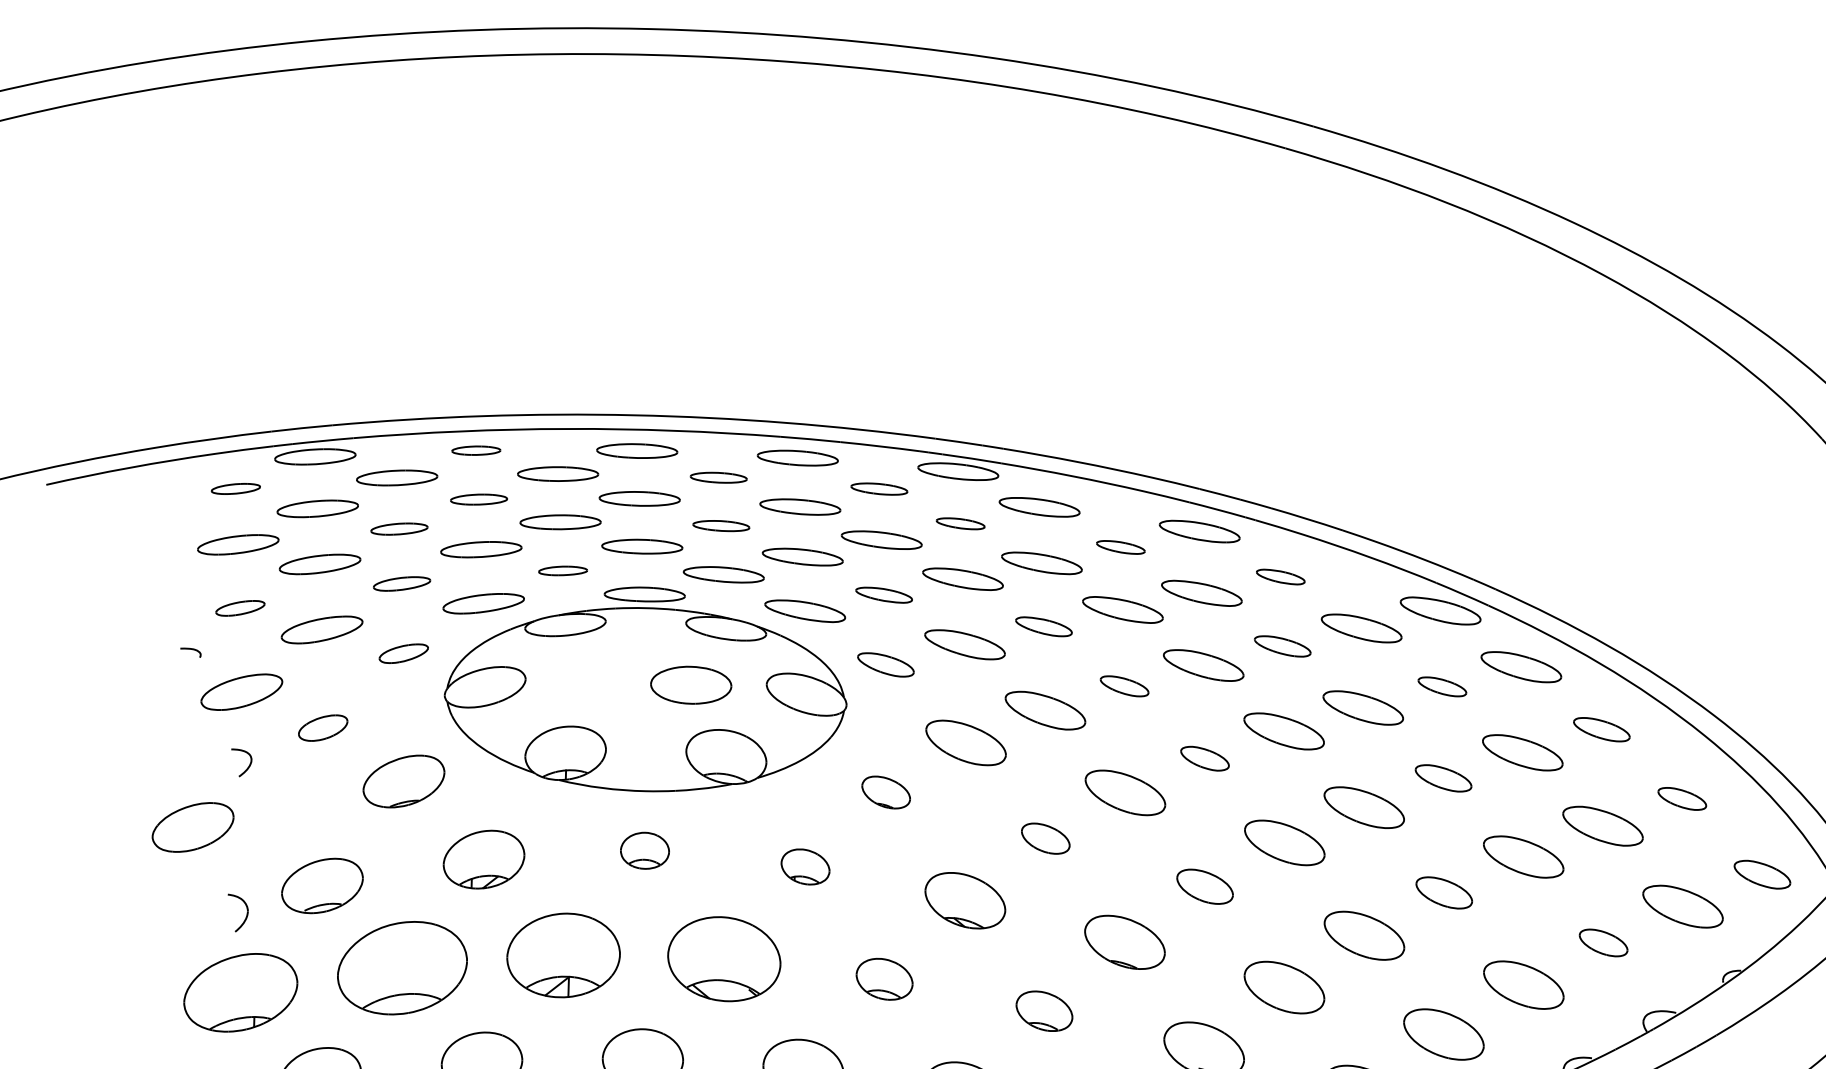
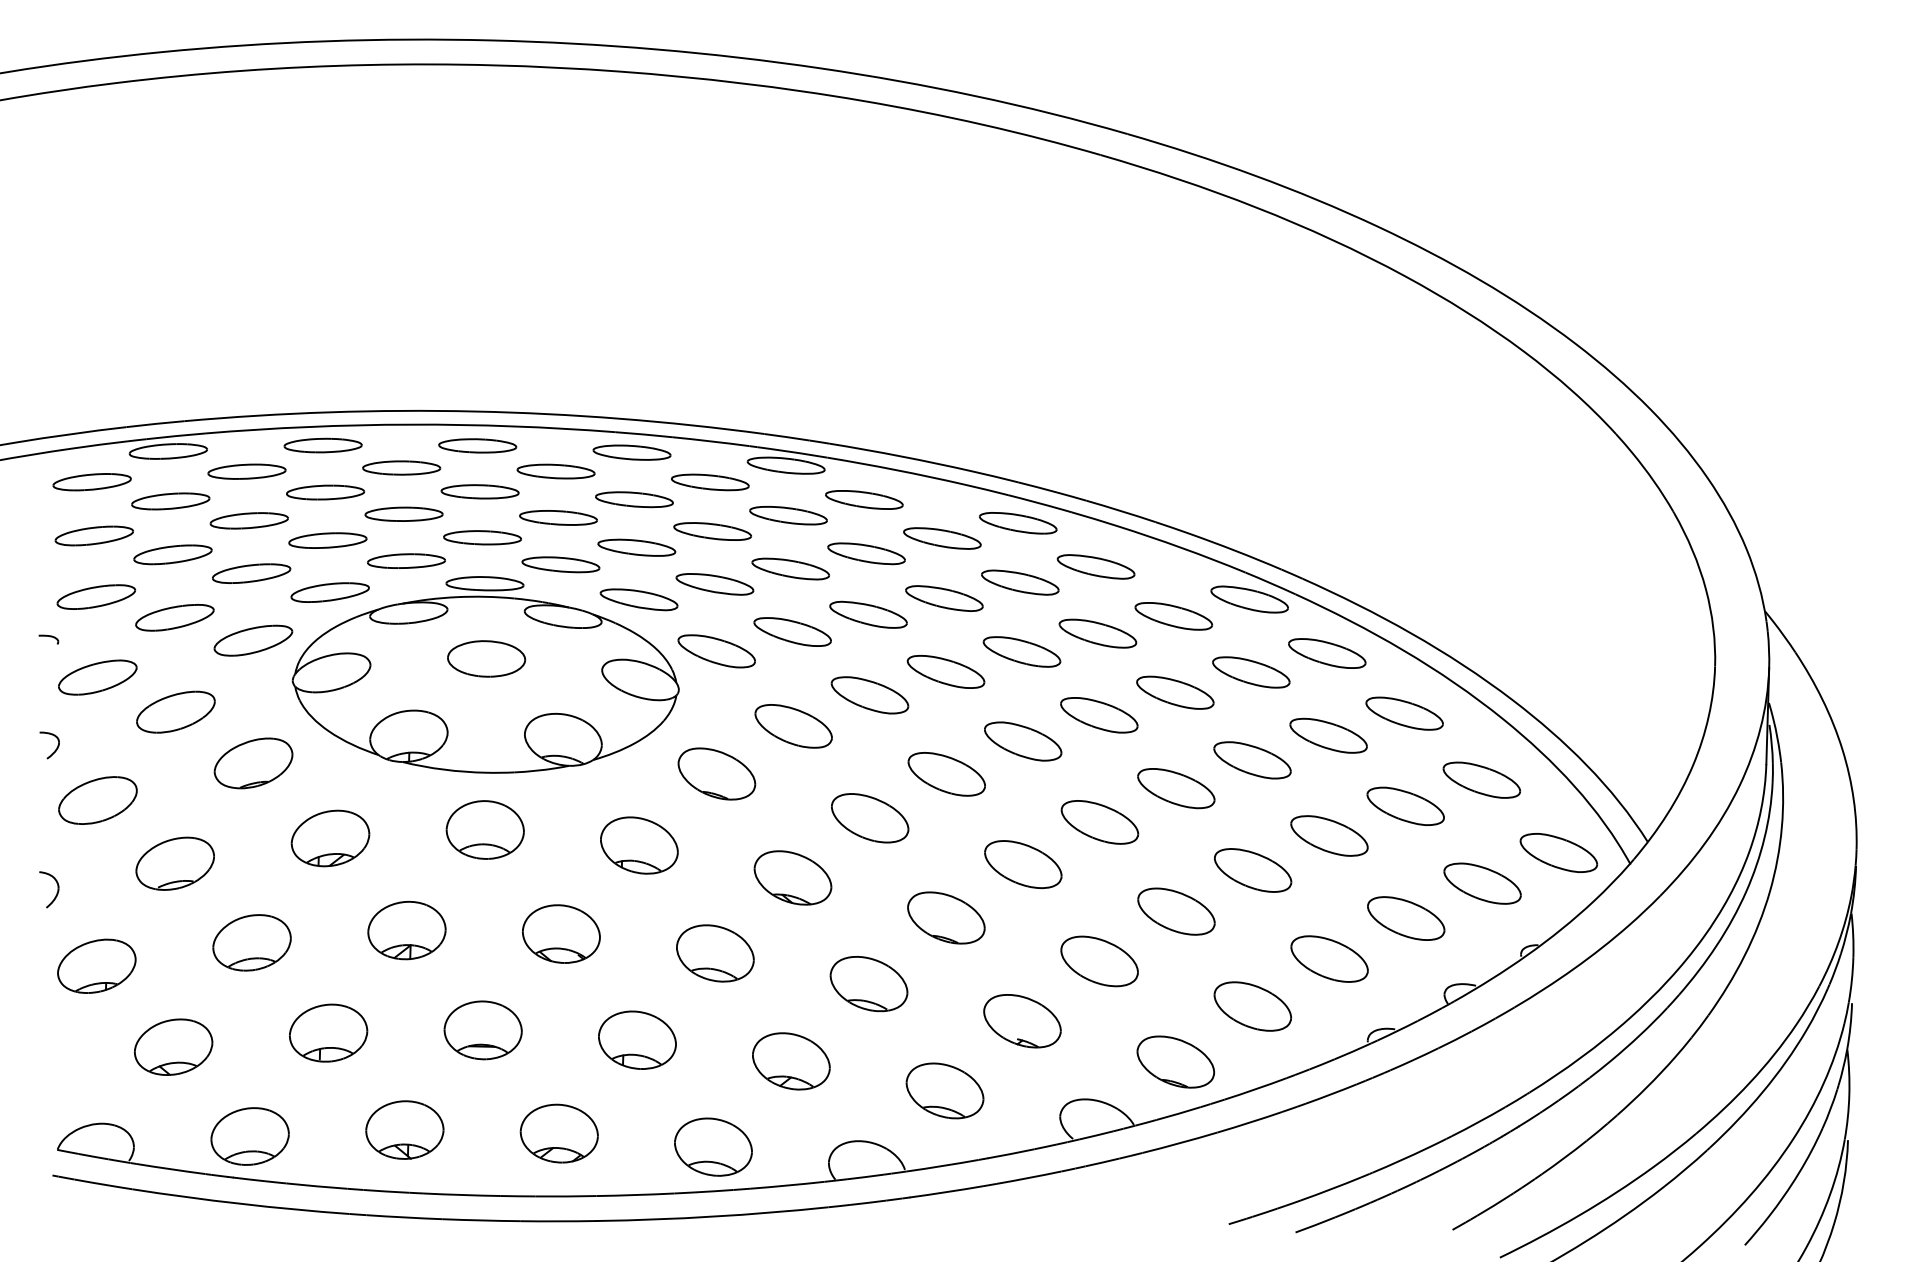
part: (475, 450) -> (322, 445), size x1.67
part: (718, 477) -> (555, 471), size x1.43
part: (235, 489) -> (91, 482), size x1.67
part: (879, 489) -> (710, 482), size x1.43
part: (478, 499) -> (325, 492), size x1.43
part: (960, 523) -> (788, 515), size x1.67
part: (721, 525) -> (558, 517), size x1.43
part: (398, 528) -> (248, 520), size x1.43
part: (1120, 547) -> (942, 538), size x1.67
part: (563, 570) -> (406, 560), size x1.67
part: (1280, 576) -> (1095, 566), size x1.67
part: (401, 583) -> (251, 573), size x1.43
part: (883, 595) -> (714, 584), size x1.43
part: (240, 607) -> (96, 596), size x1.67
part: (1043, 626) -> (868, 614), size x1.43
part: (1282, 646) -> (1097, 633), size x1.43
part: (403, 653) -> (253, 640), size x1.67
part: (885, 665) -> (716, 651), size x1.43
part: (691, 684) -> (486, 658), moved
part: (1124, 685) -> (945, 671), size x1.67
part: (1442, 686) -> (1251, 672), size x1.67
part: (322, 727) -> (175, 711), size x1.67
part: (1601, 729) -> (1404, 713), size x1.43
part: (1205, 758) -> (1023, 741), size x1.67
part: (246, 768) -> (54, 750), moved
part: (1443, 778) -> (1252, 760), size x1.43
part: (885, 792) -> (716, 773), size x1.67
part: (1681, 798) -> (1481, 779), size x1.67
part: (192, 827) -> (97, 800), moved
part: (1046, 838) -> (870, 818), size x1.67
part: (644, 850) -> (484, 829), size x1.67
part: (805, 866) -> (639, 845), size x1.67
part: (1762, 874) -> (1558, 852), size x1.43
part: (1205, 886) -> (1023, 864), size x1.43
part: (1444, 892) -> (1253, 870), size x1.43
part: (246, 912) -> (57, 889), moved
part: (1603, 942) -> (1406, 918), size x1.67
part: (563, 955) -> (406, 930), size x0.71
part: (724, 958) -> (561, 933), size x0.71
part: (401, 967) -> (251, 942), size x0.62
part: (884, 979) -> (715, 953), size x1.43
part: (240, 991) -> (96, 965), size x0.71
part: (1043, 1011) -> (868, 984), size x1.43

